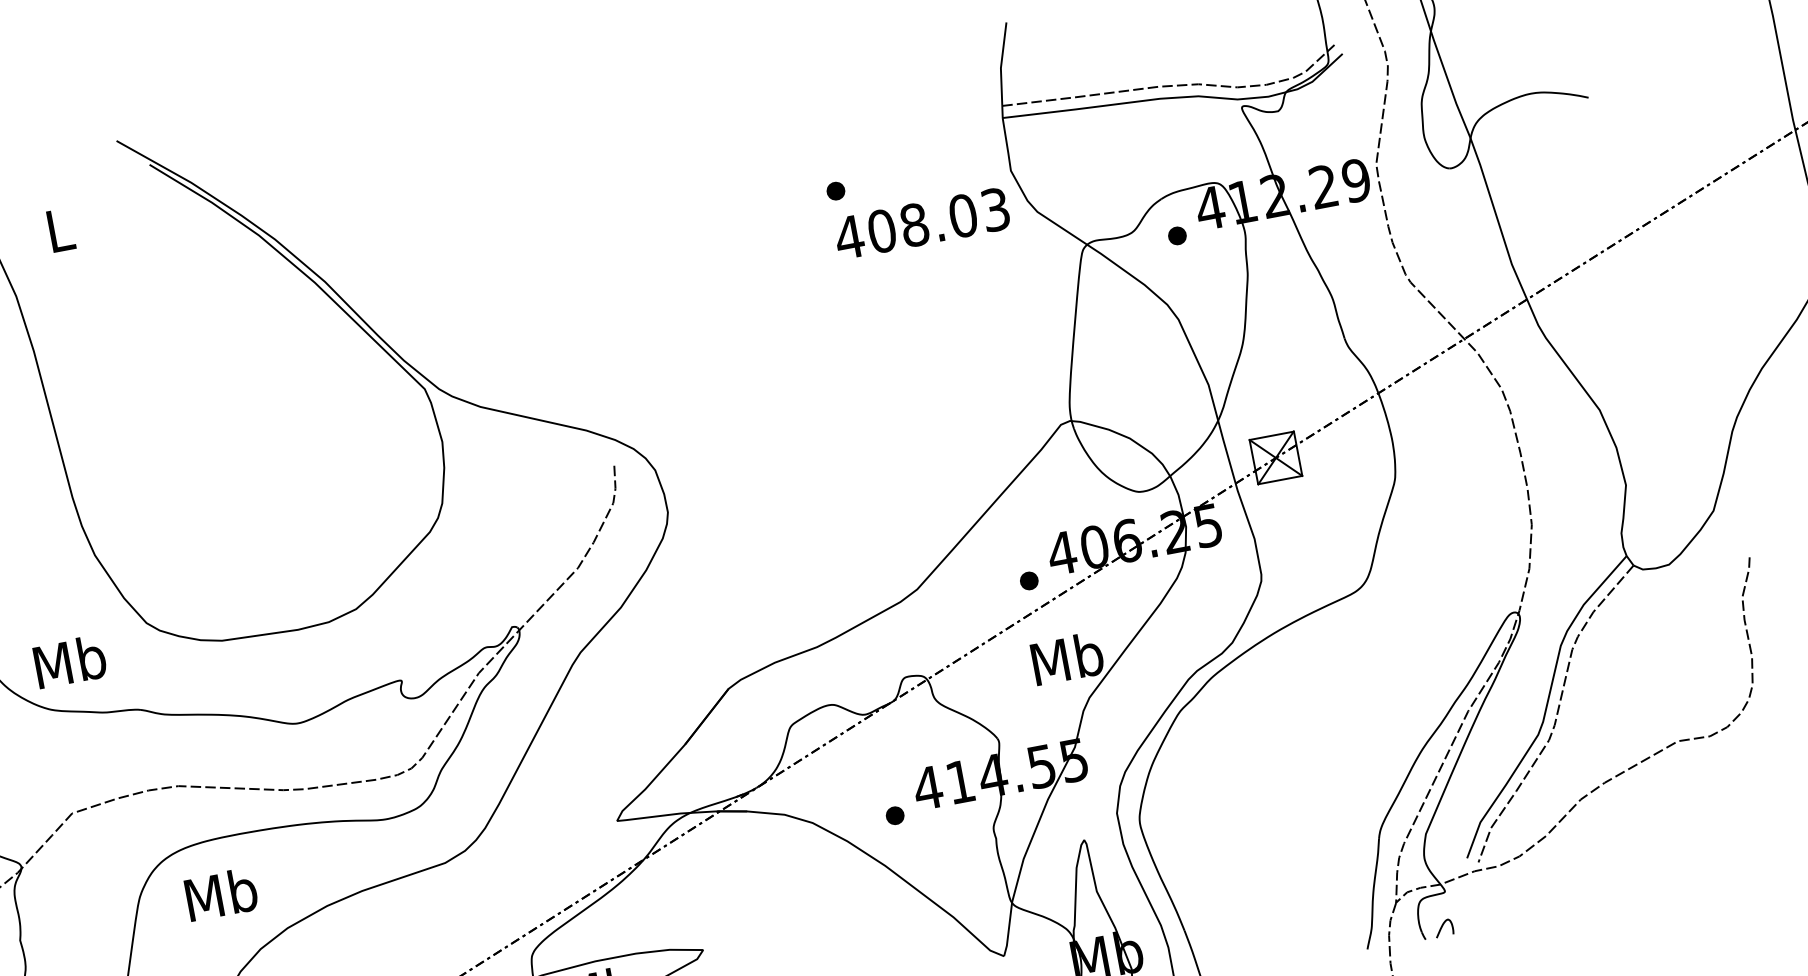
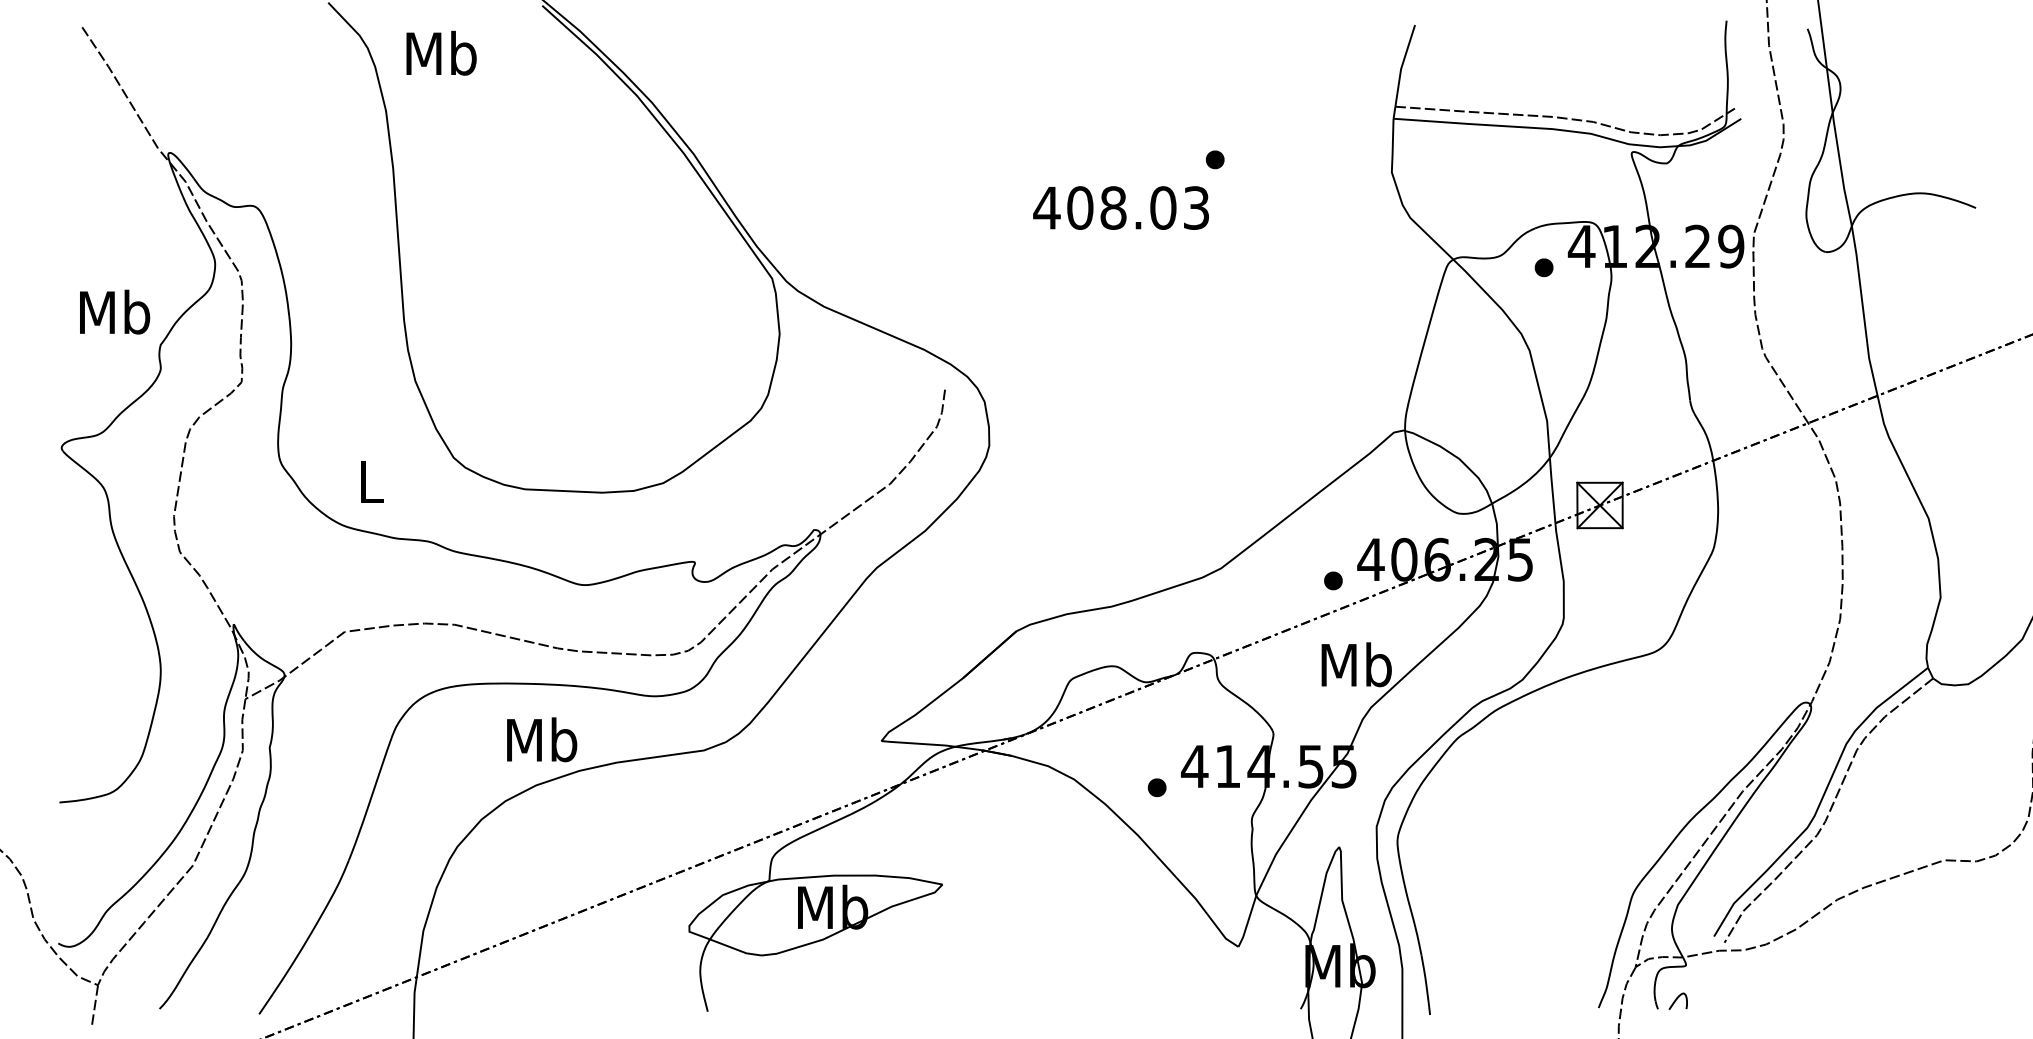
text: (921, 223) -> (1120, 207), moved
text: (59, 229) -> (441, 52), L -> Mb
text: (70, 661) -> (371, 481), Mb -> L
text: (221, 894) -> (542, 739), moved

